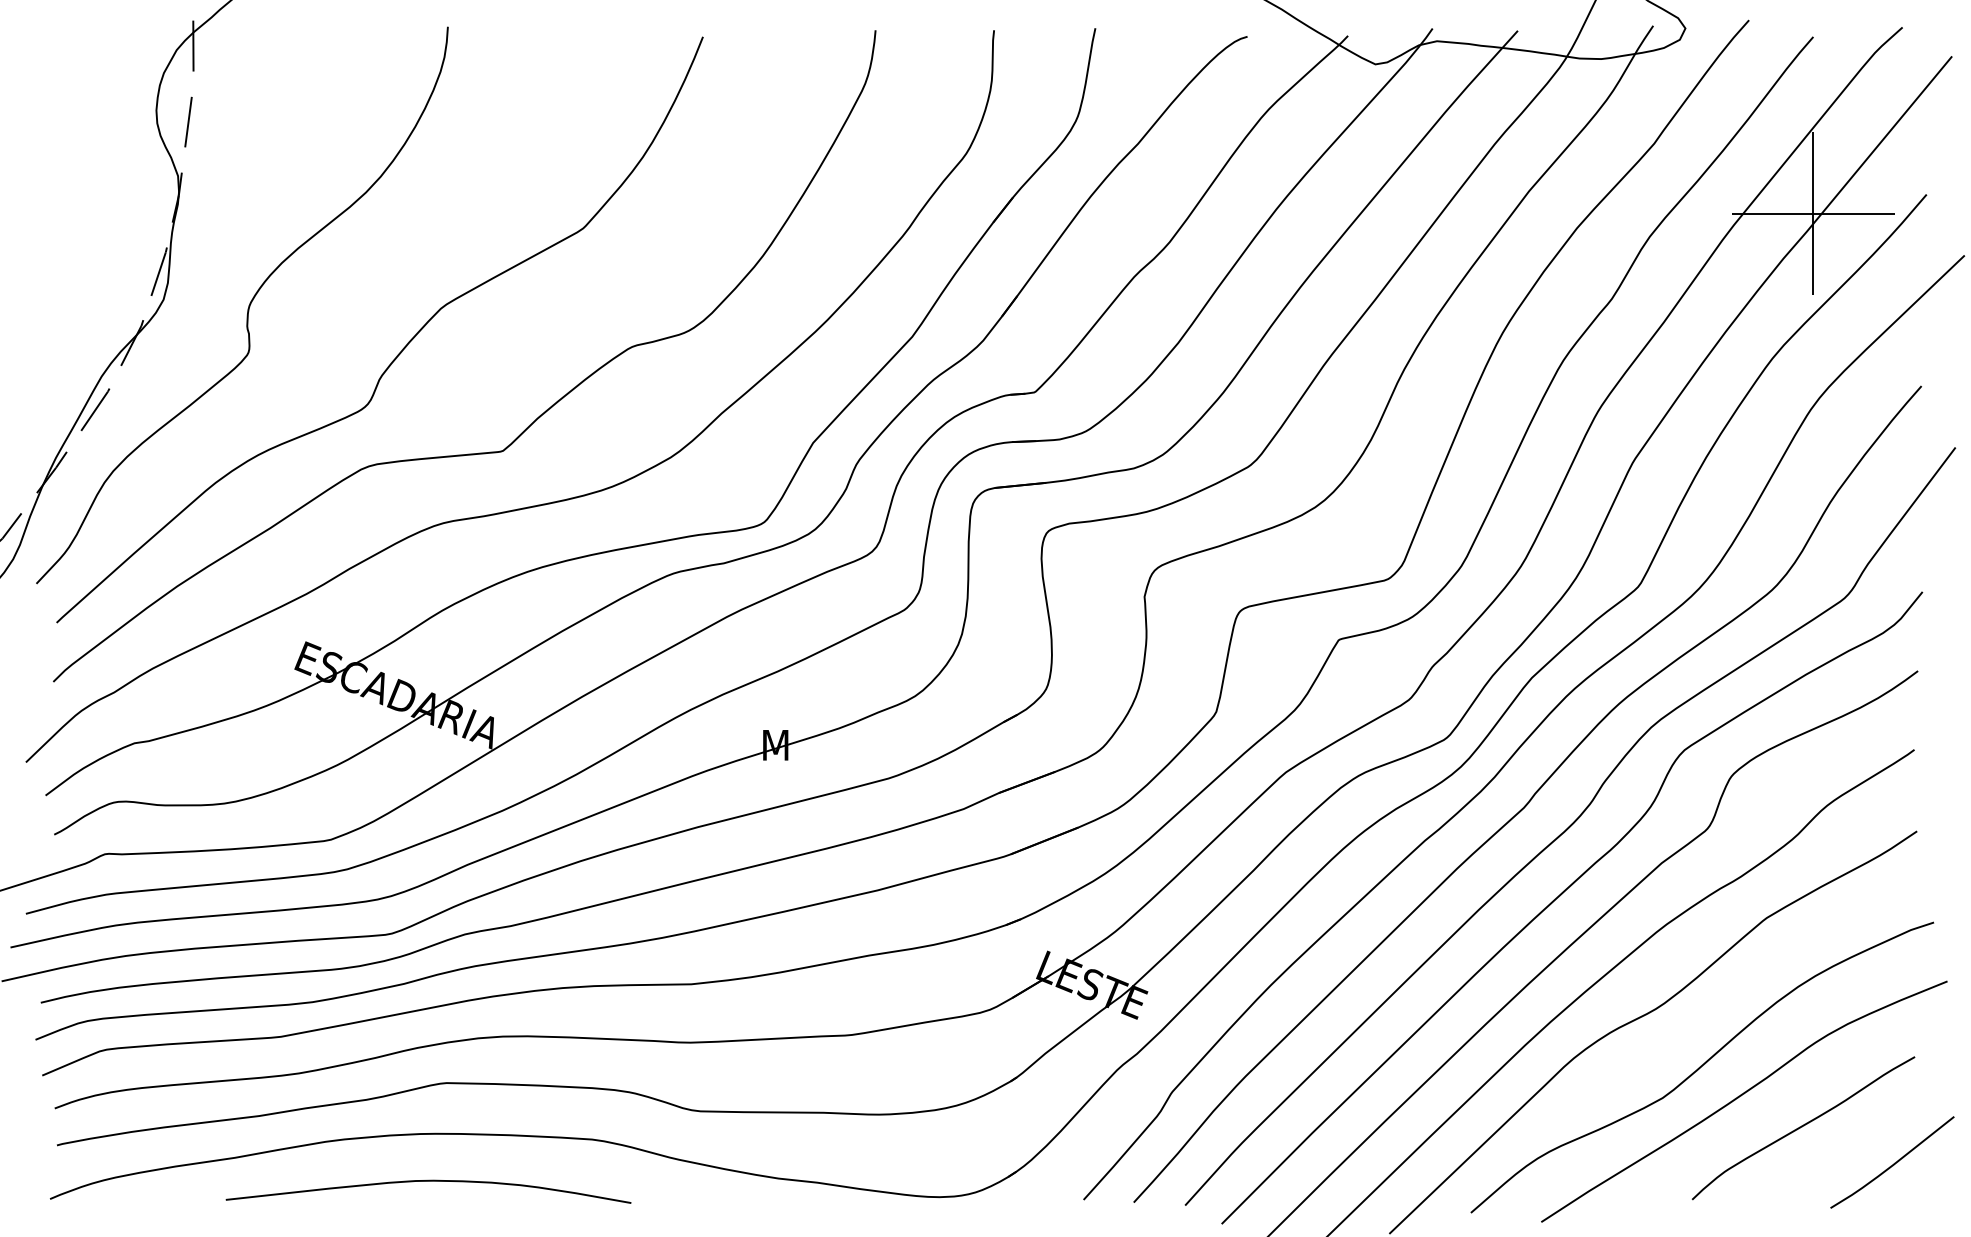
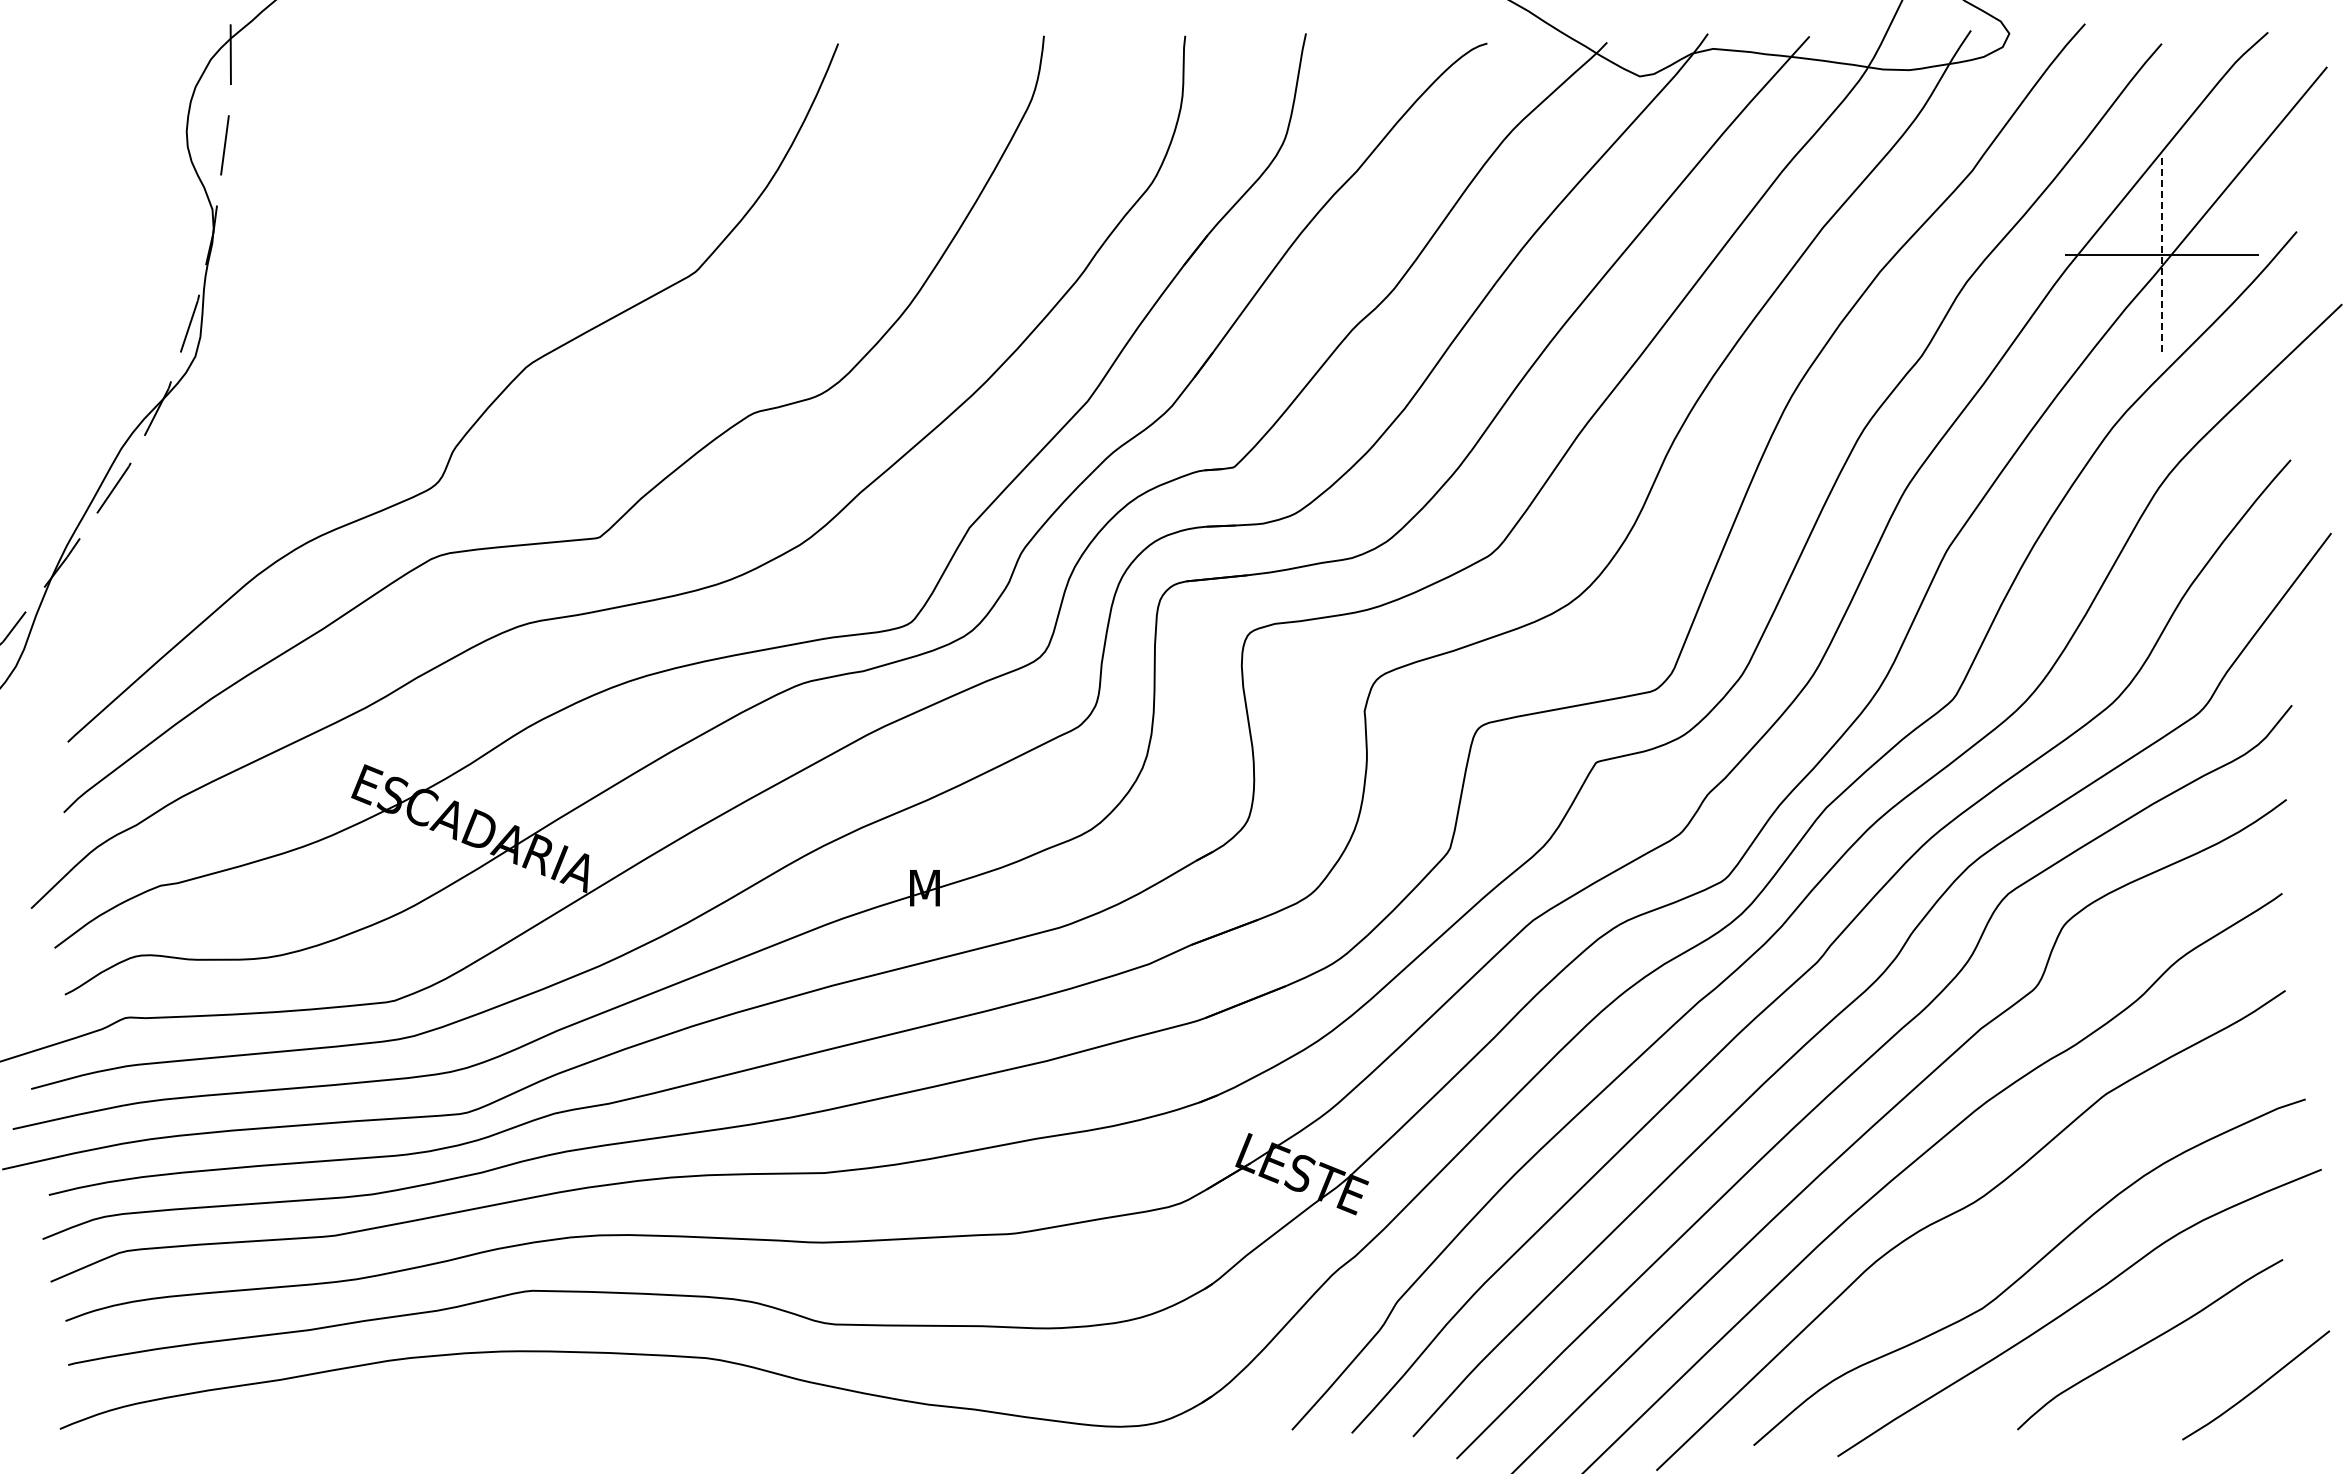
line: (1813, 214) -> (2161, 255), solid -> dashed
curve: (248, 306) -> (296, 364), removed
curve: (428, 1181) -> (510, 1408), removed

